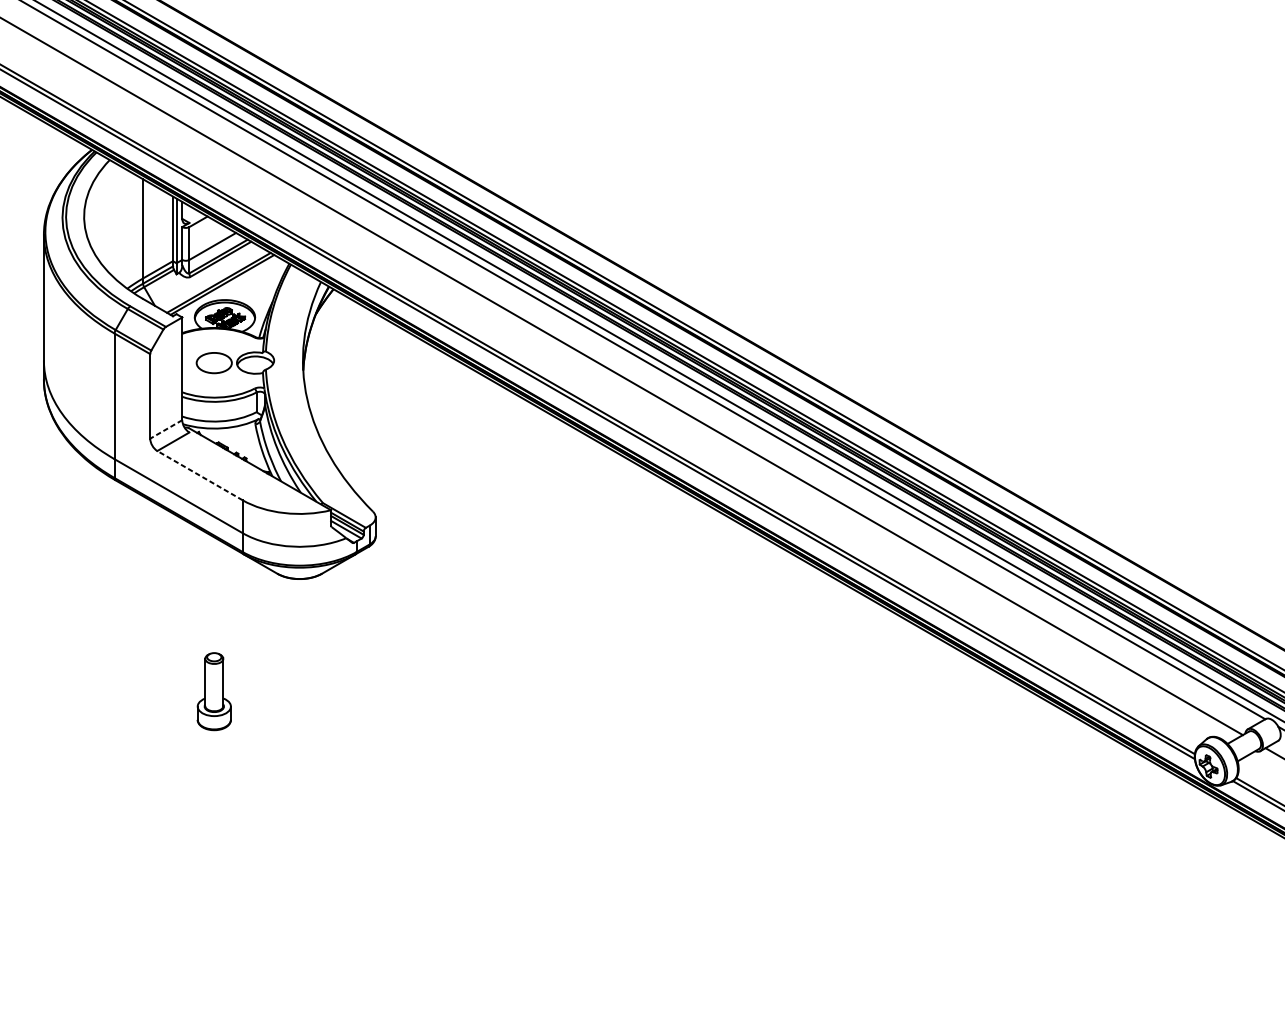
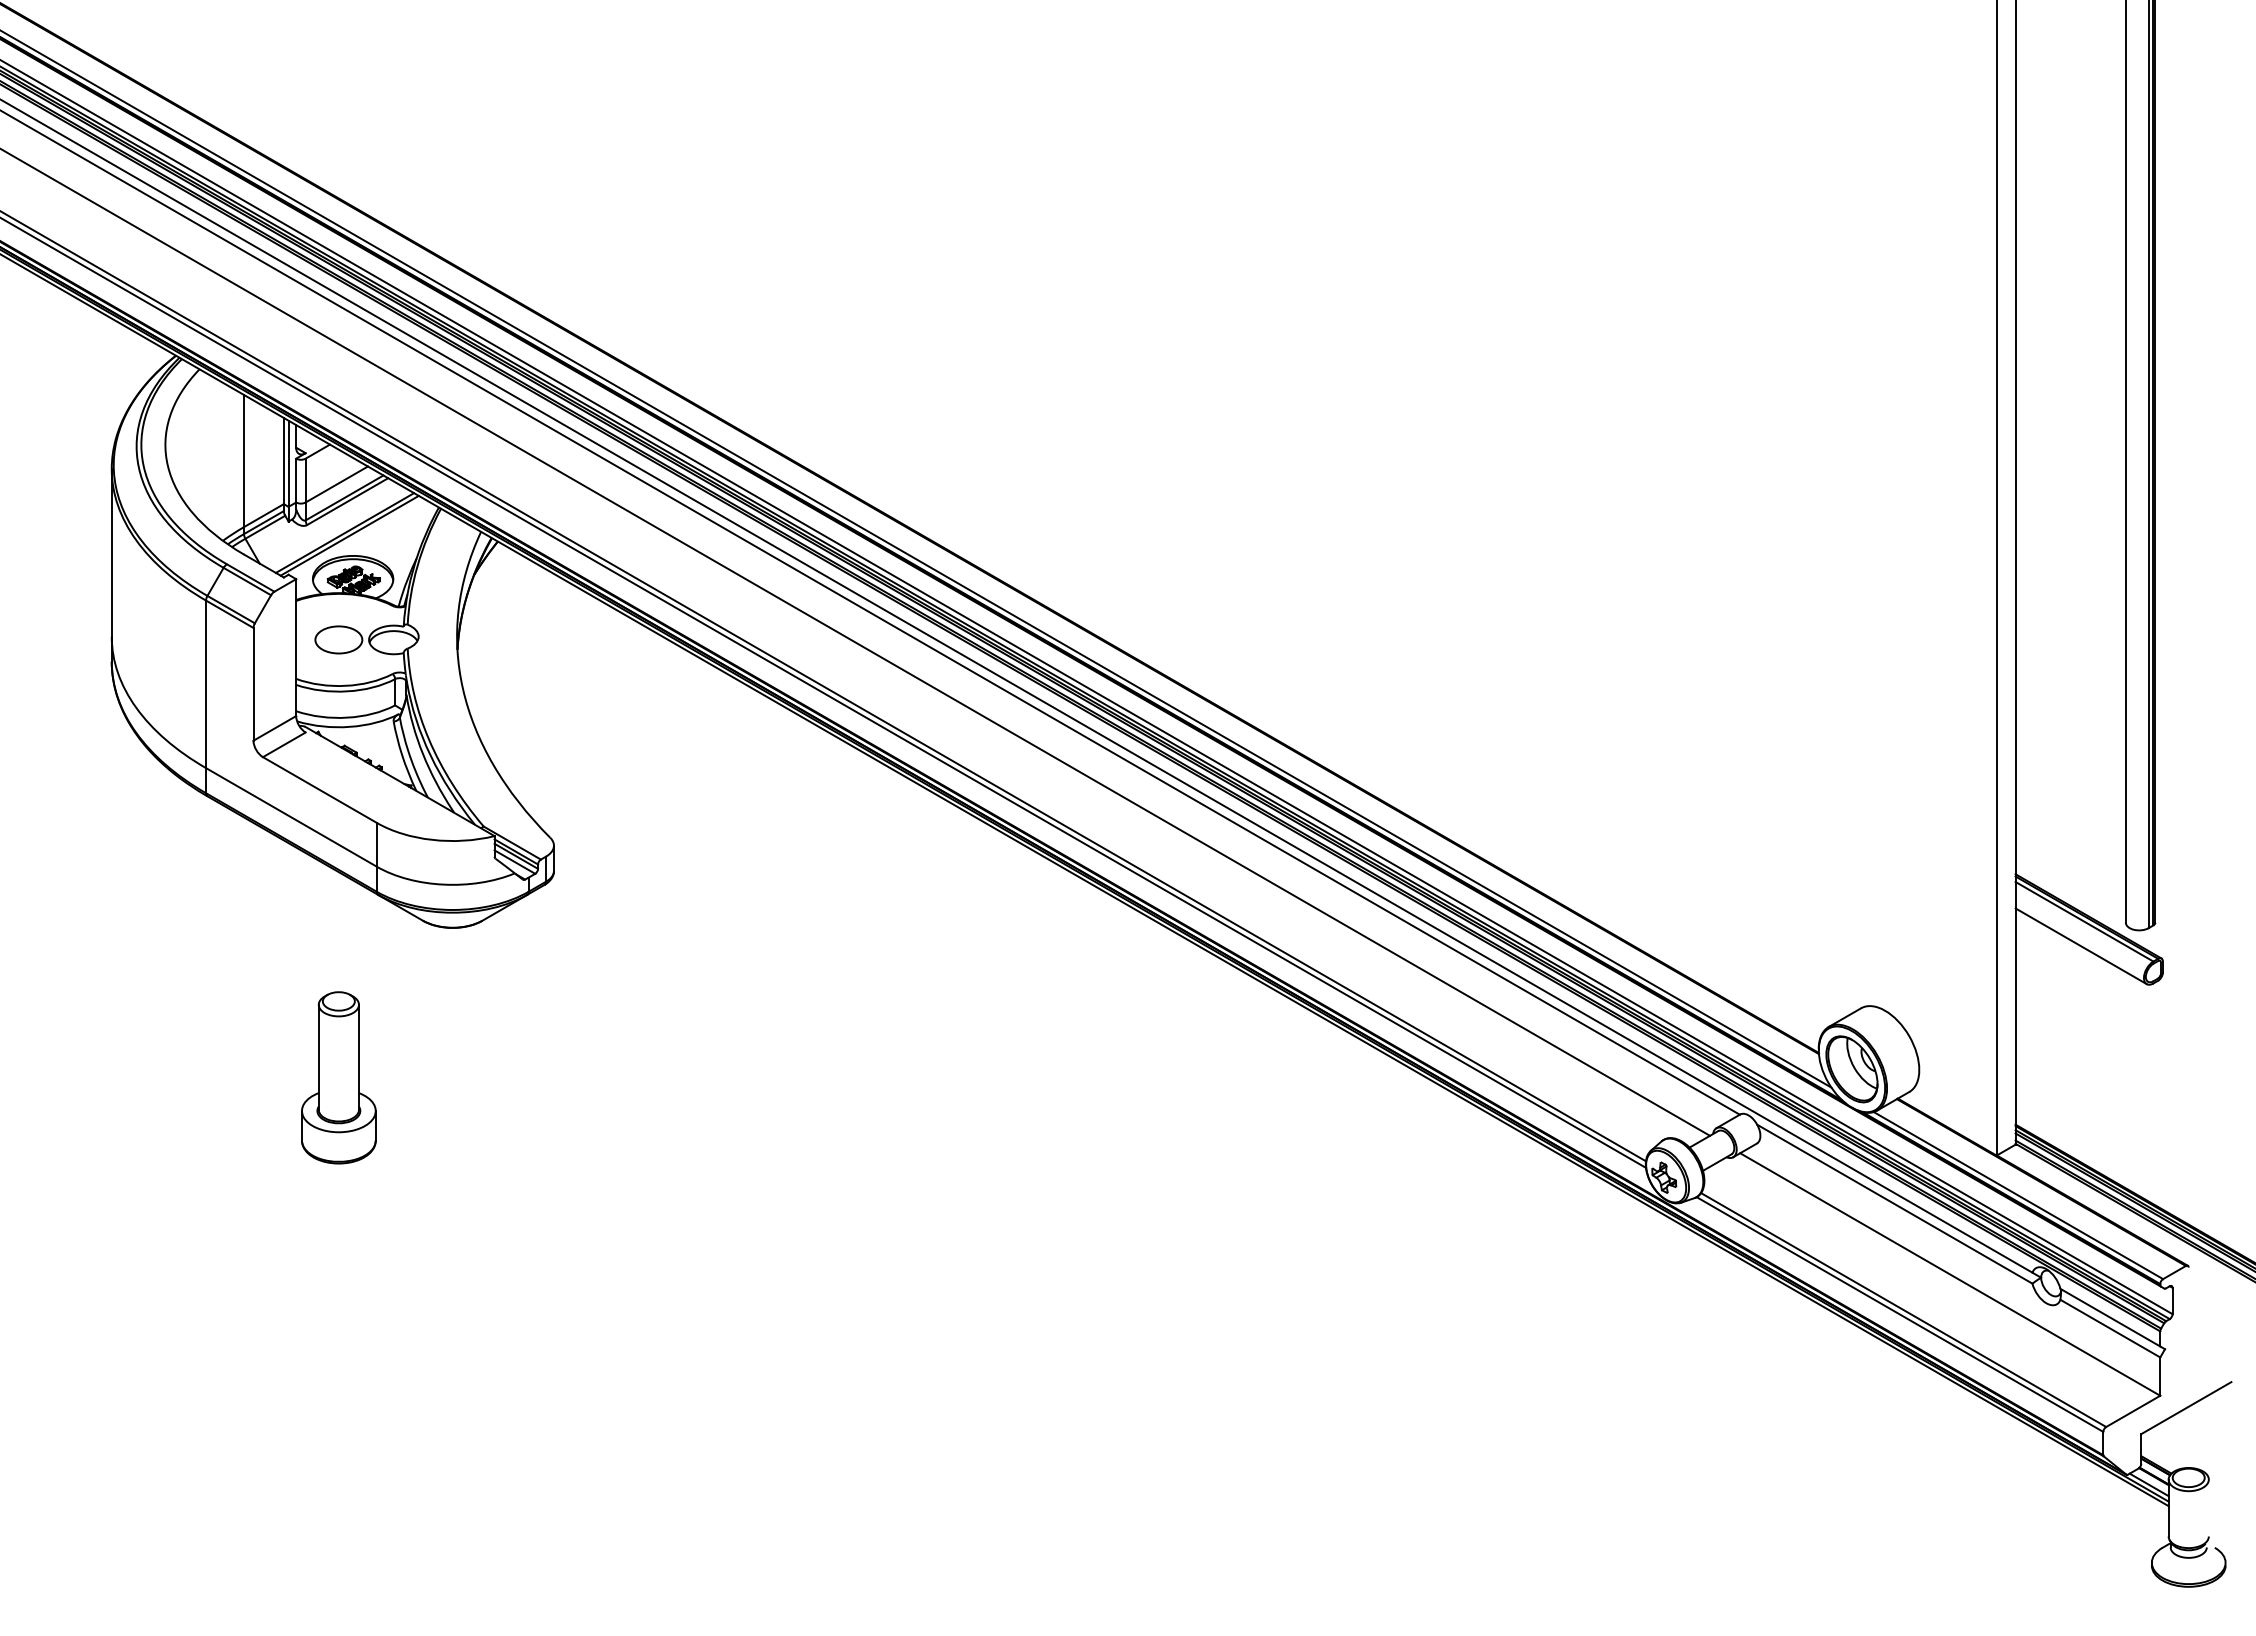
line: (166, 429) -> (274, 728), dashed -> solid
line: (199, 476) -> (319, 790), dashed -> solid
part: (214, 691) -> (338, 1077), size x1.67

